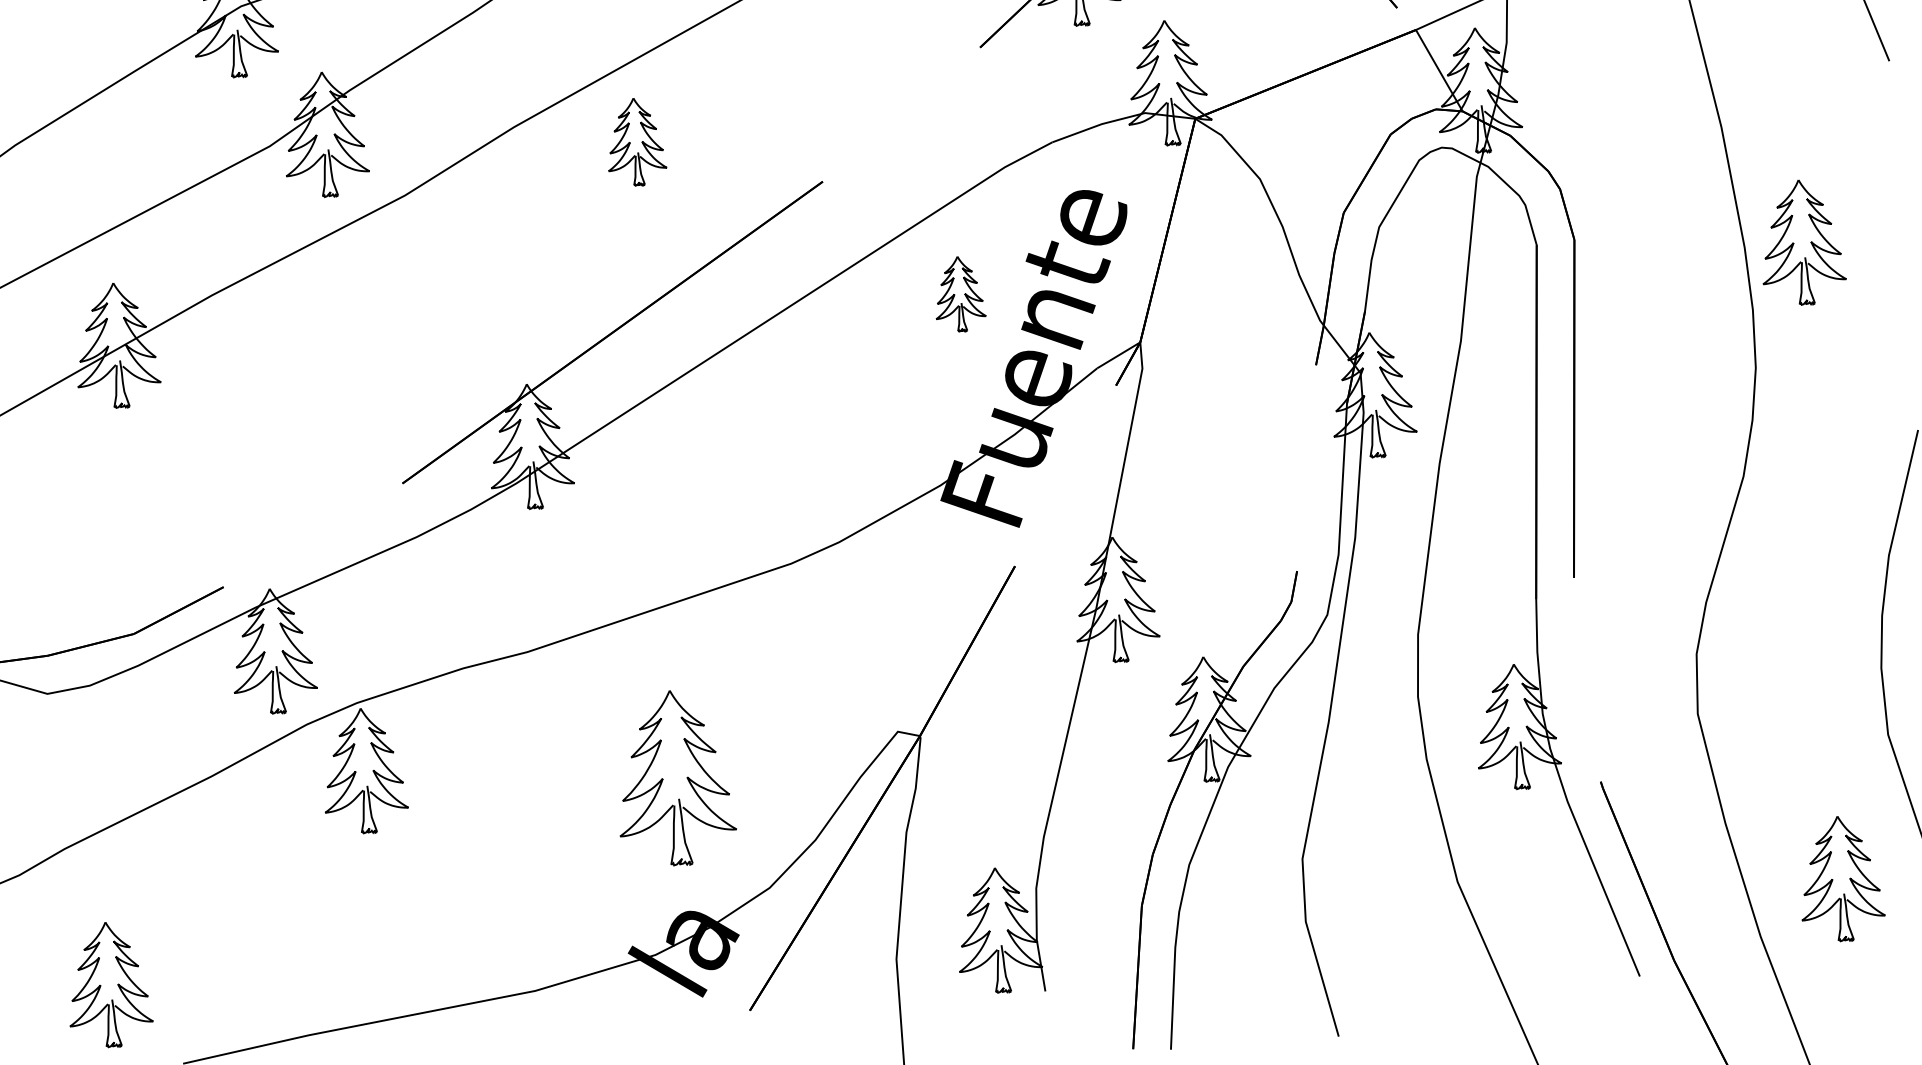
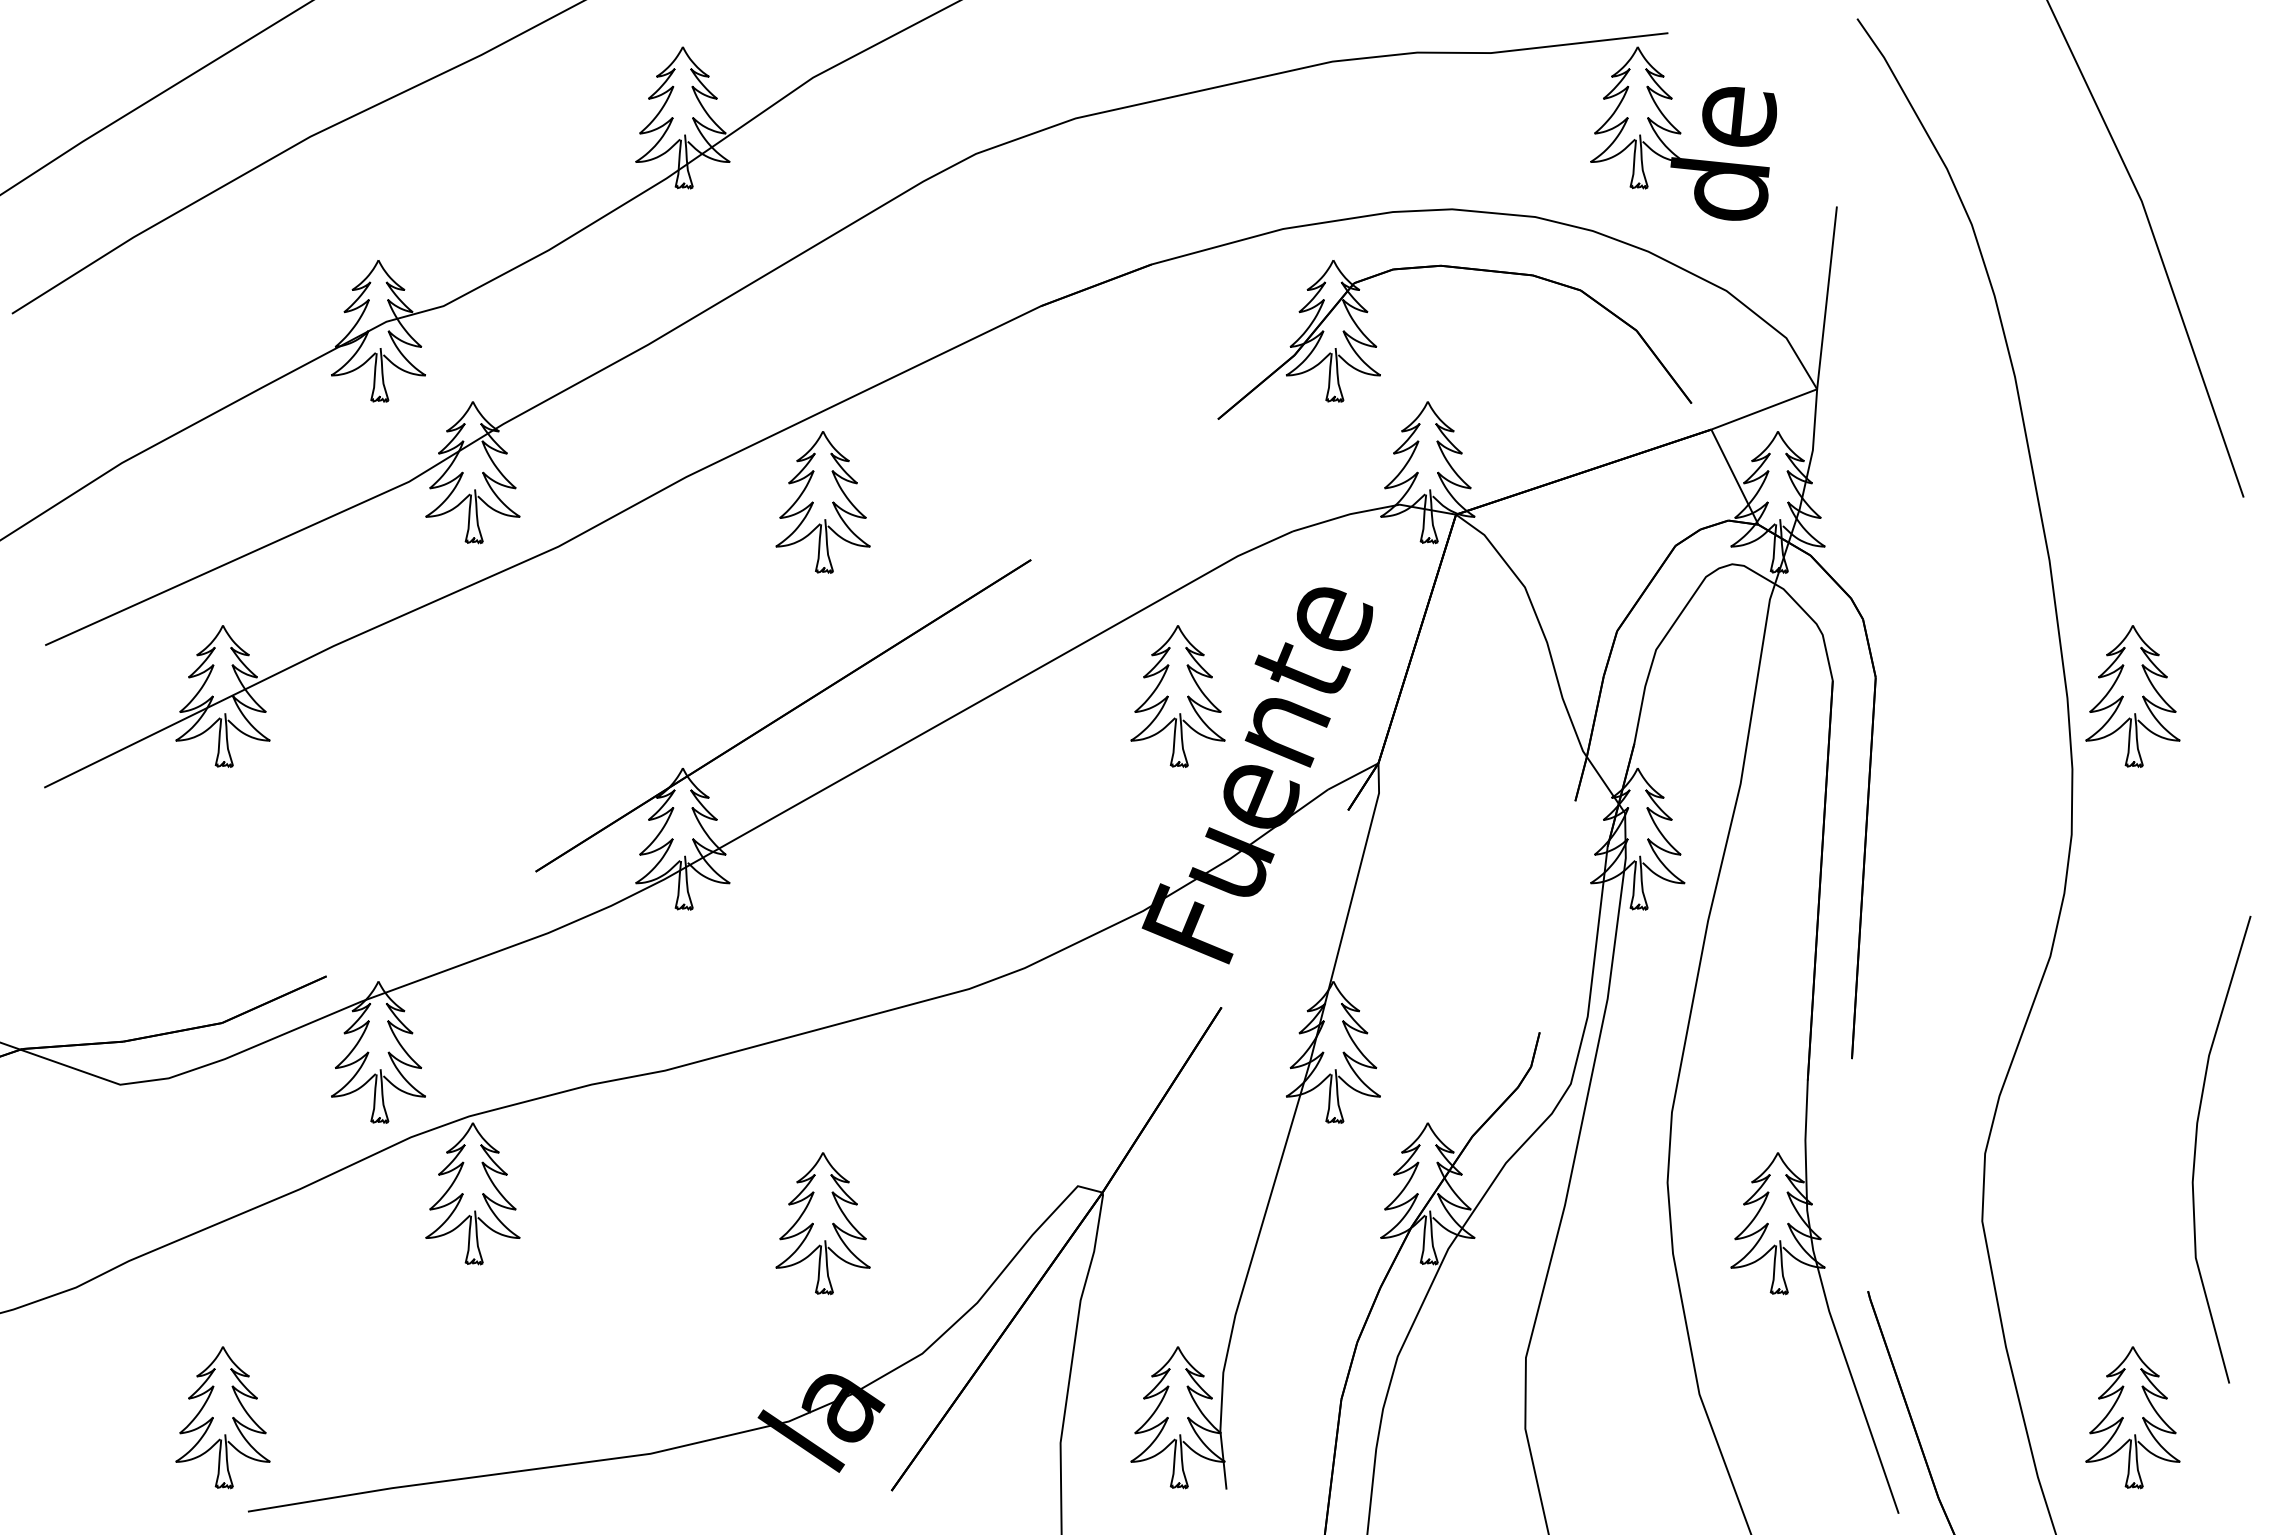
part: (635, 142) -> (822, 502), size x1.43
part: (959, 294) -> (1177, 696), size x1.67
part: (674, 778) -> (822, 1223), size x0.71
part: (108, 984) -> (222, 1417), moved

